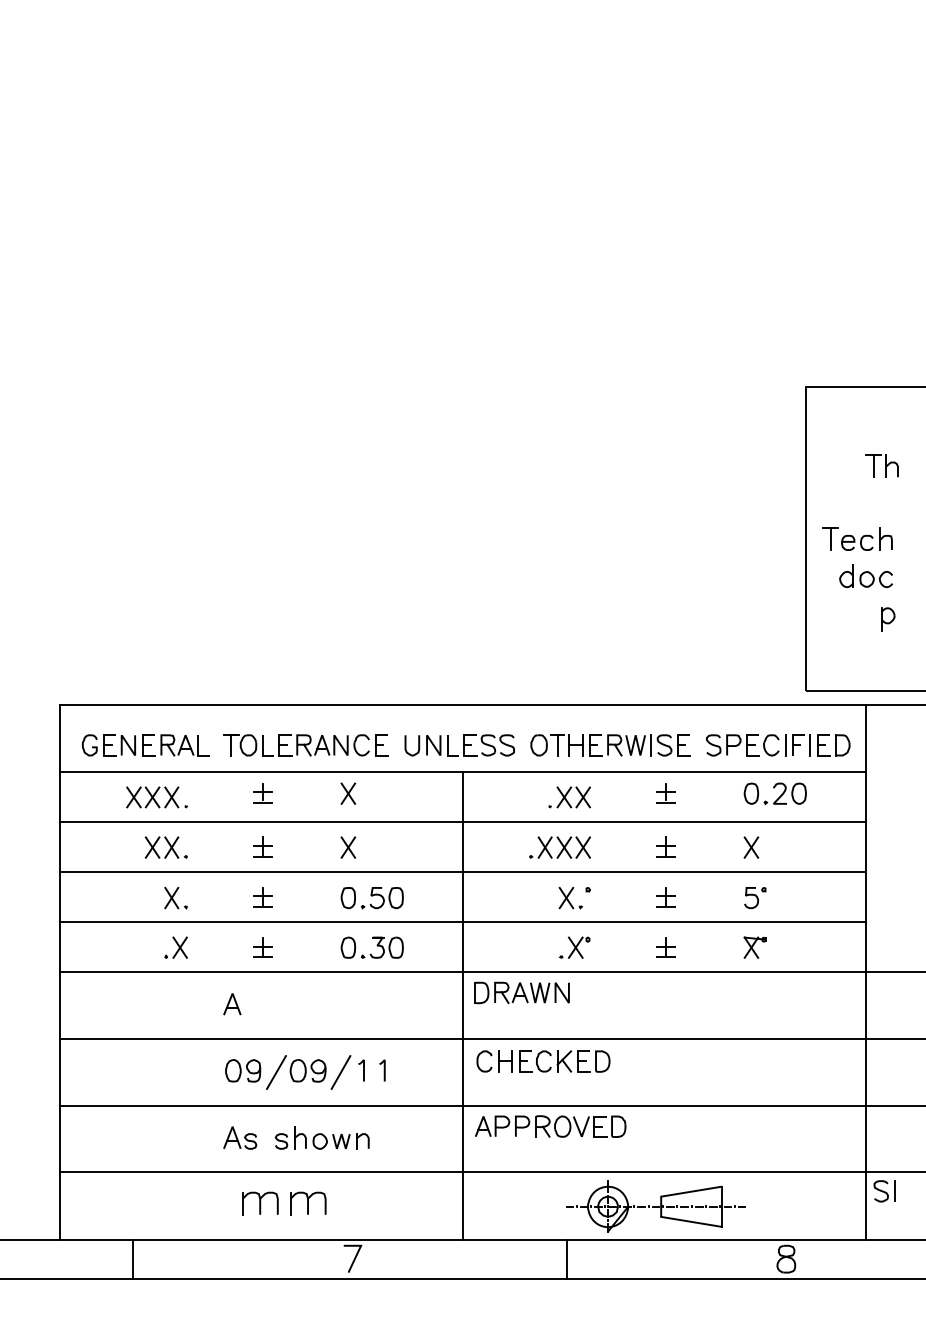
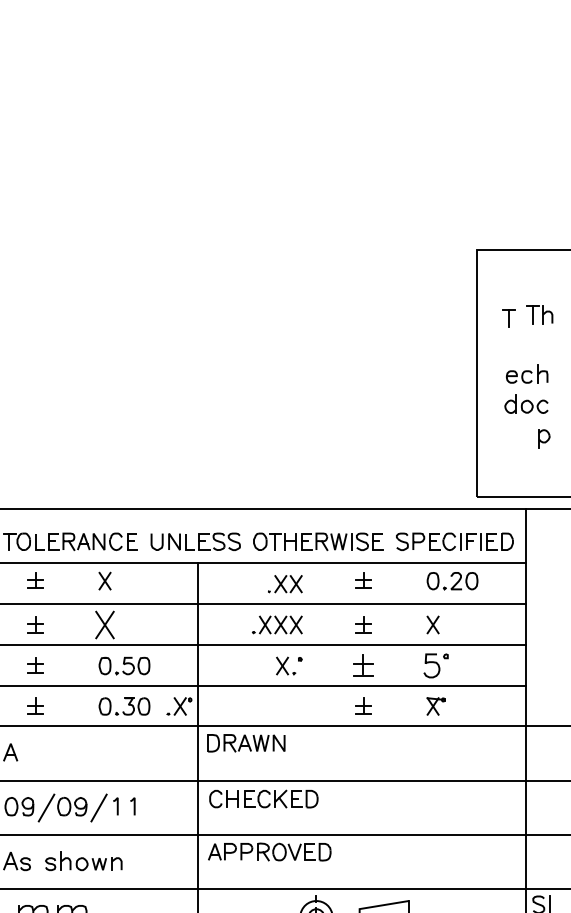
part: (830, 538) -> (508, 318), moved
part: (348, 847) -> (105, 624), size x1.6
part: (665, 897) -> (363, 665), size x1.4
part: (755, 898) -> (436, 666), size x1.4
part: (574, 947) -> (179, 706), moved

